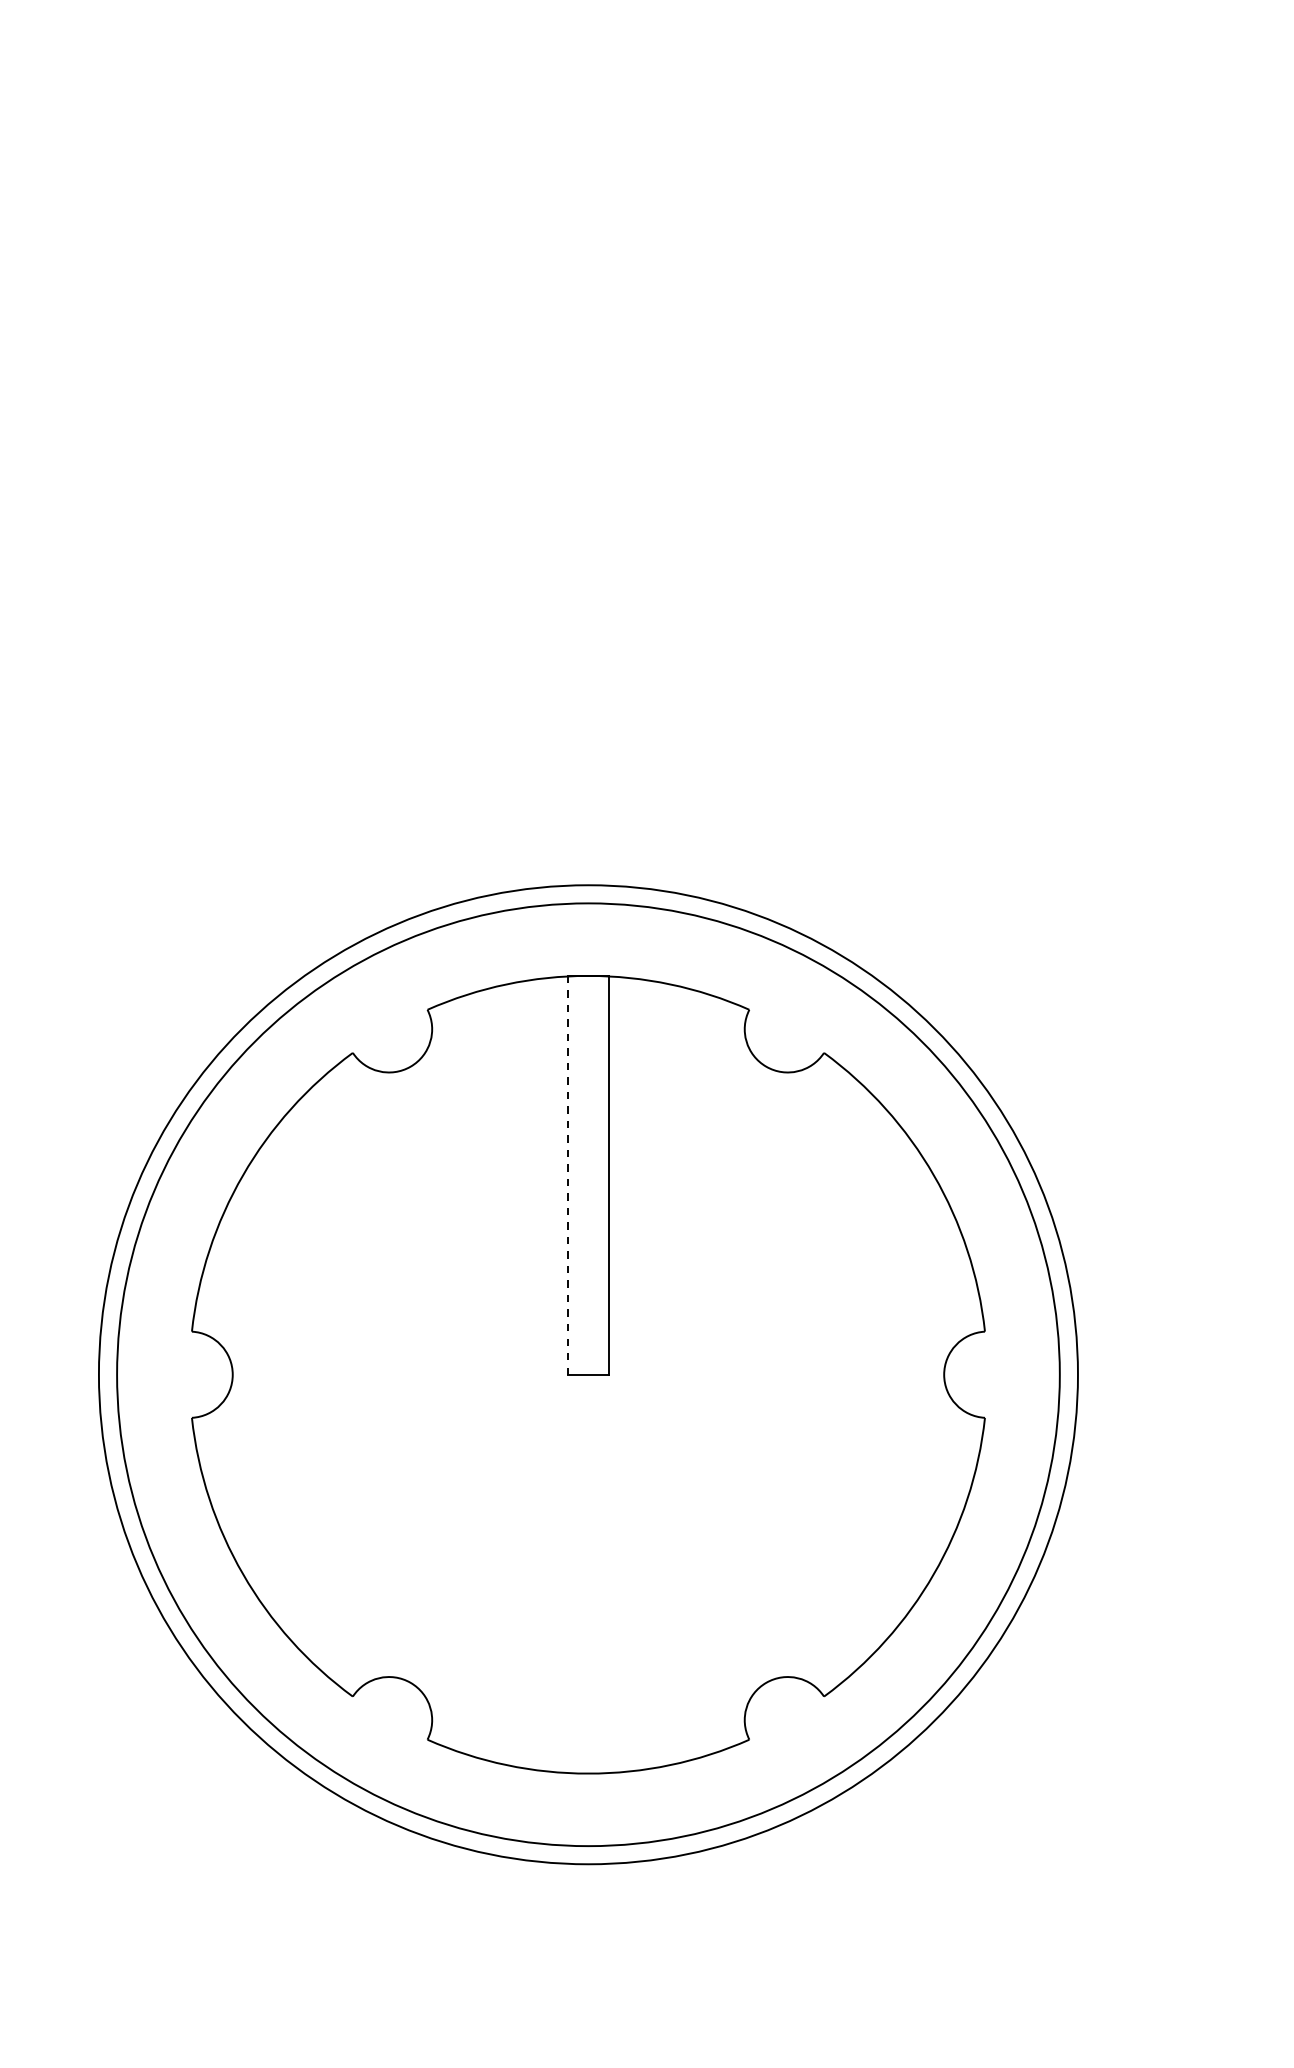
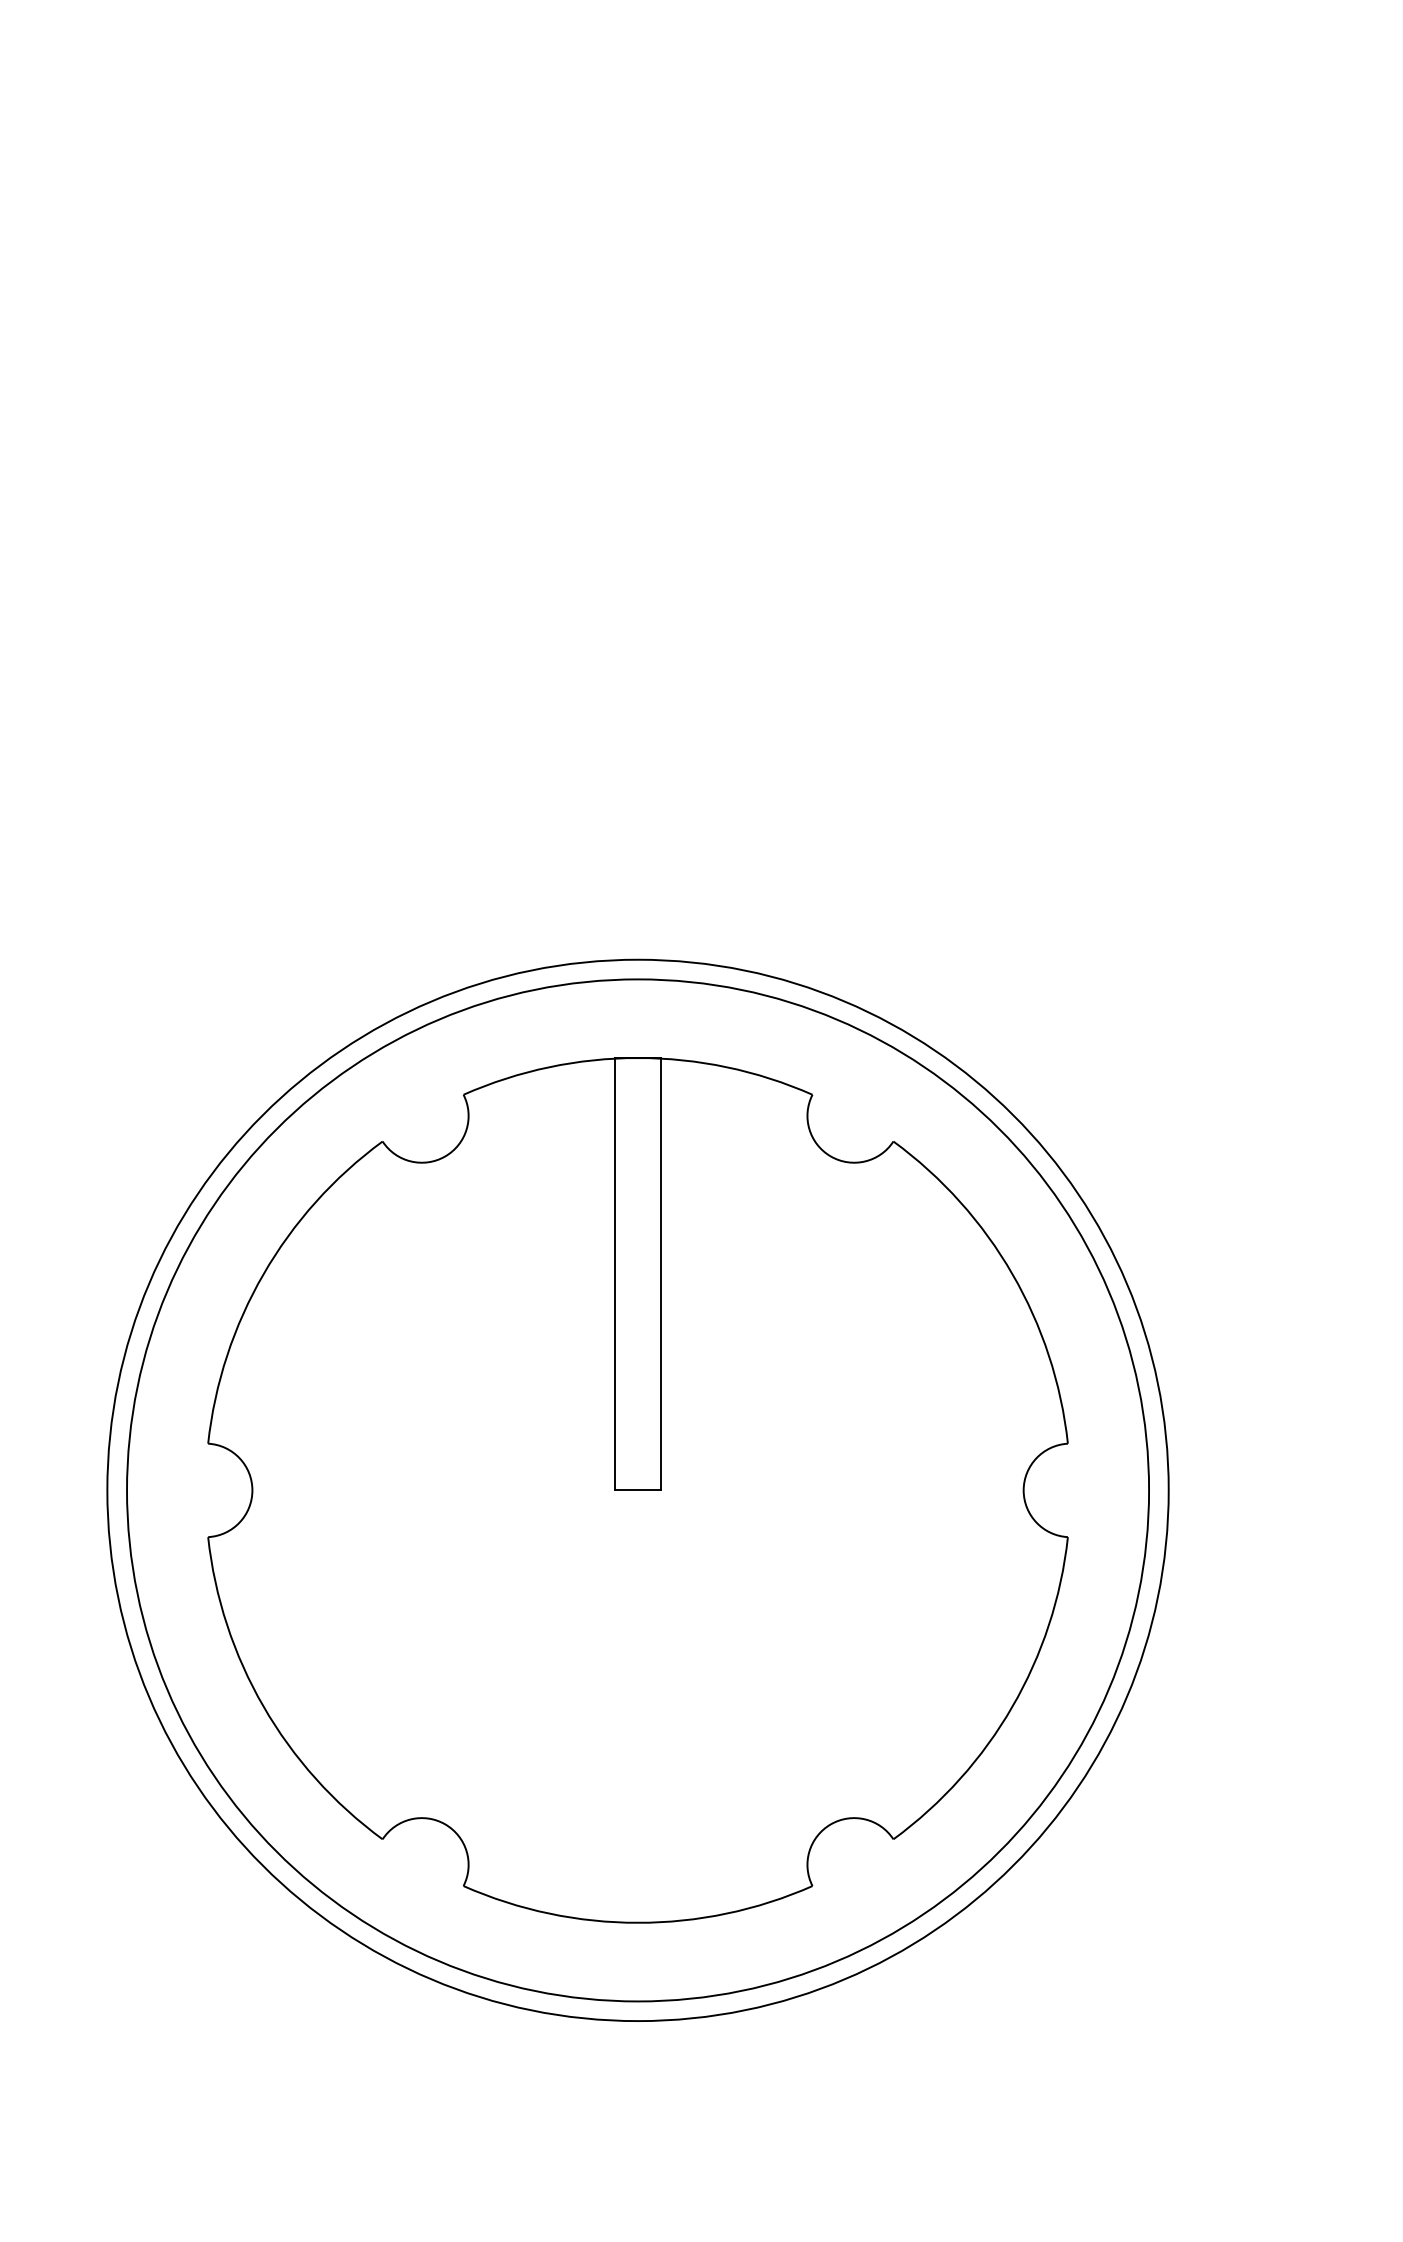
line: (567, 1175) -> (615, 1274), dashed -> solid

